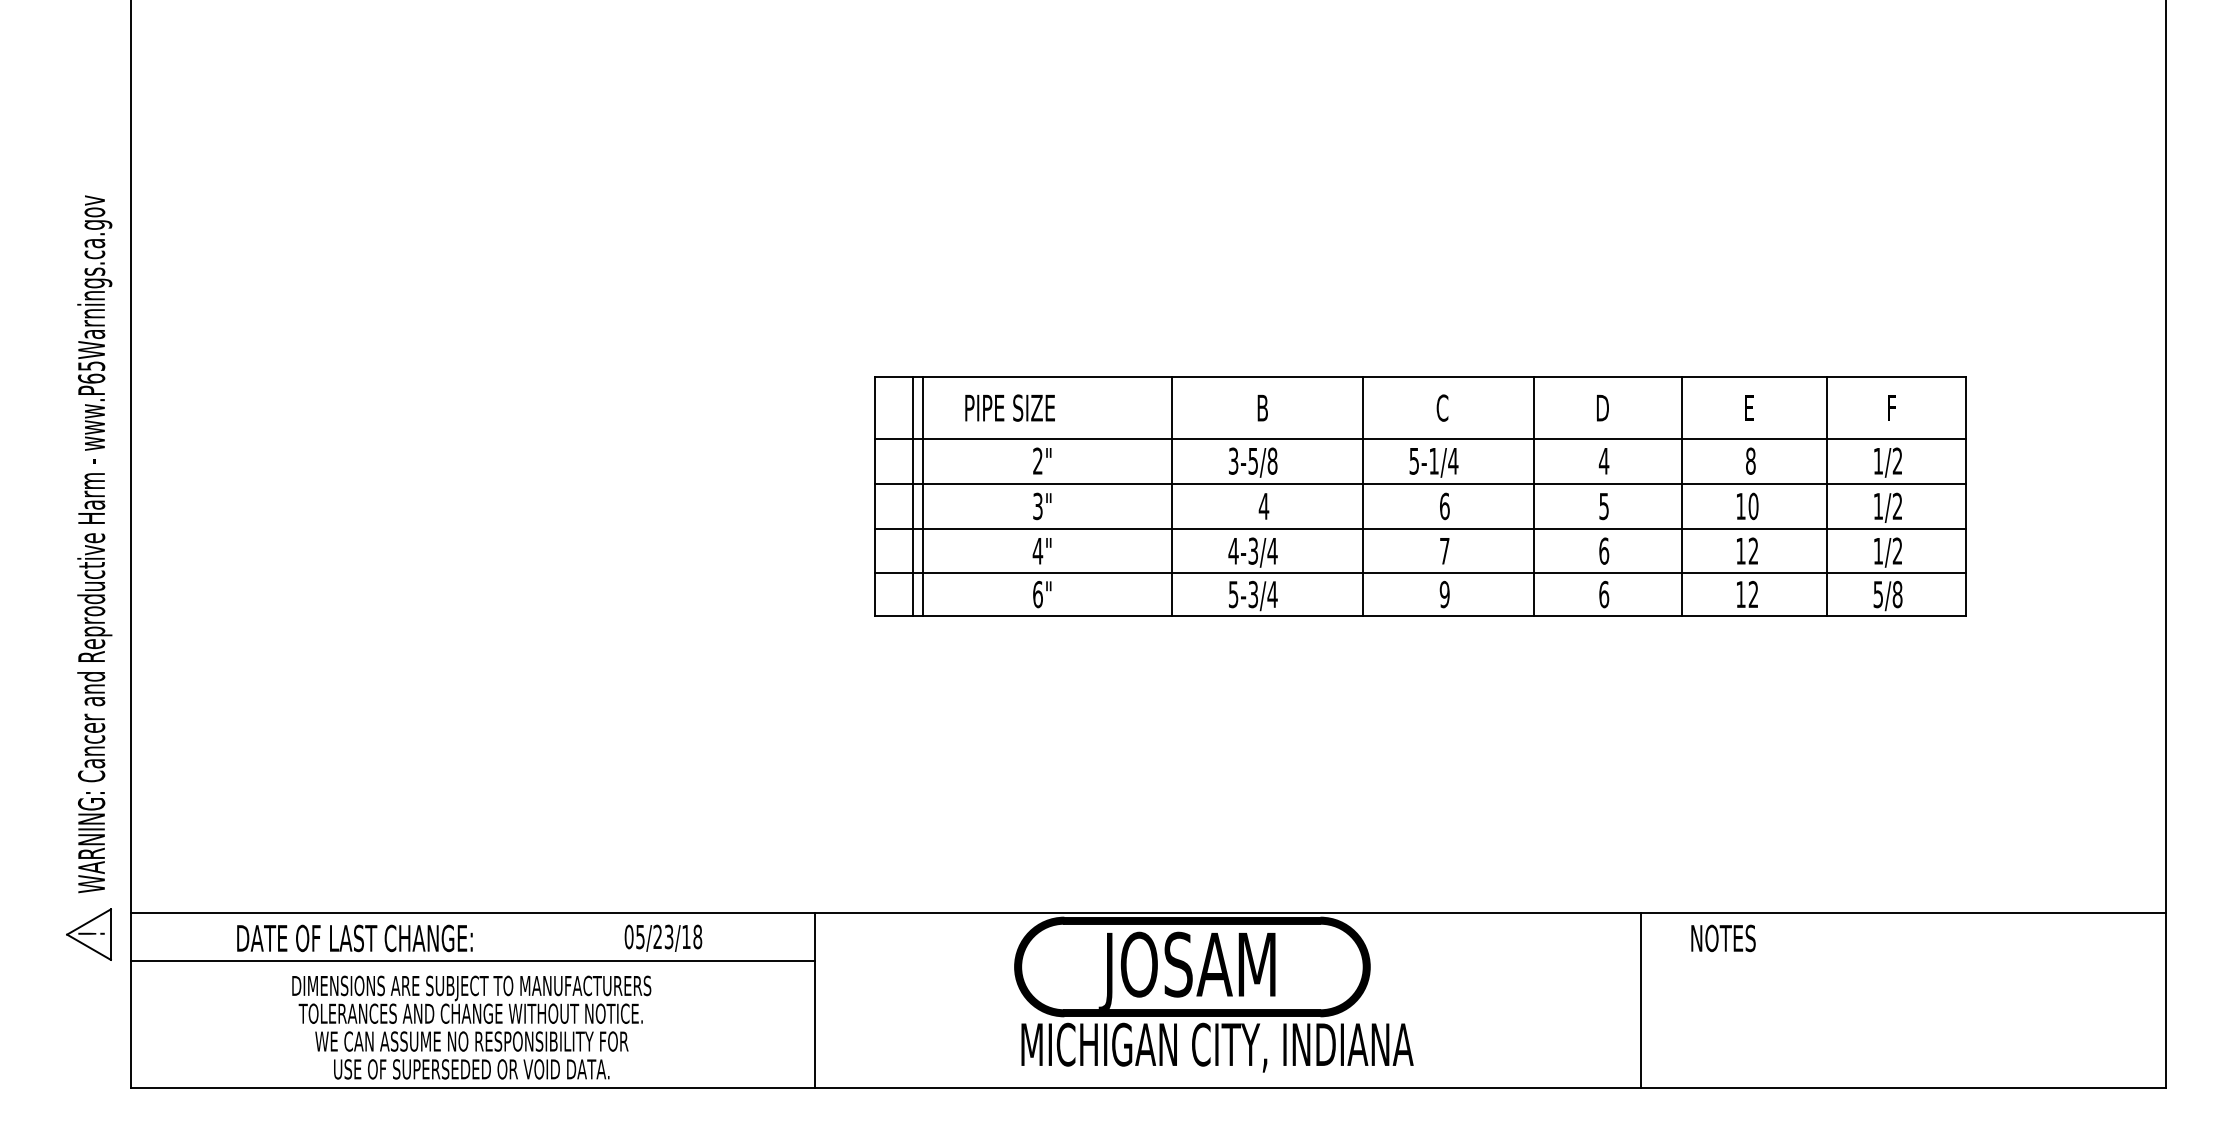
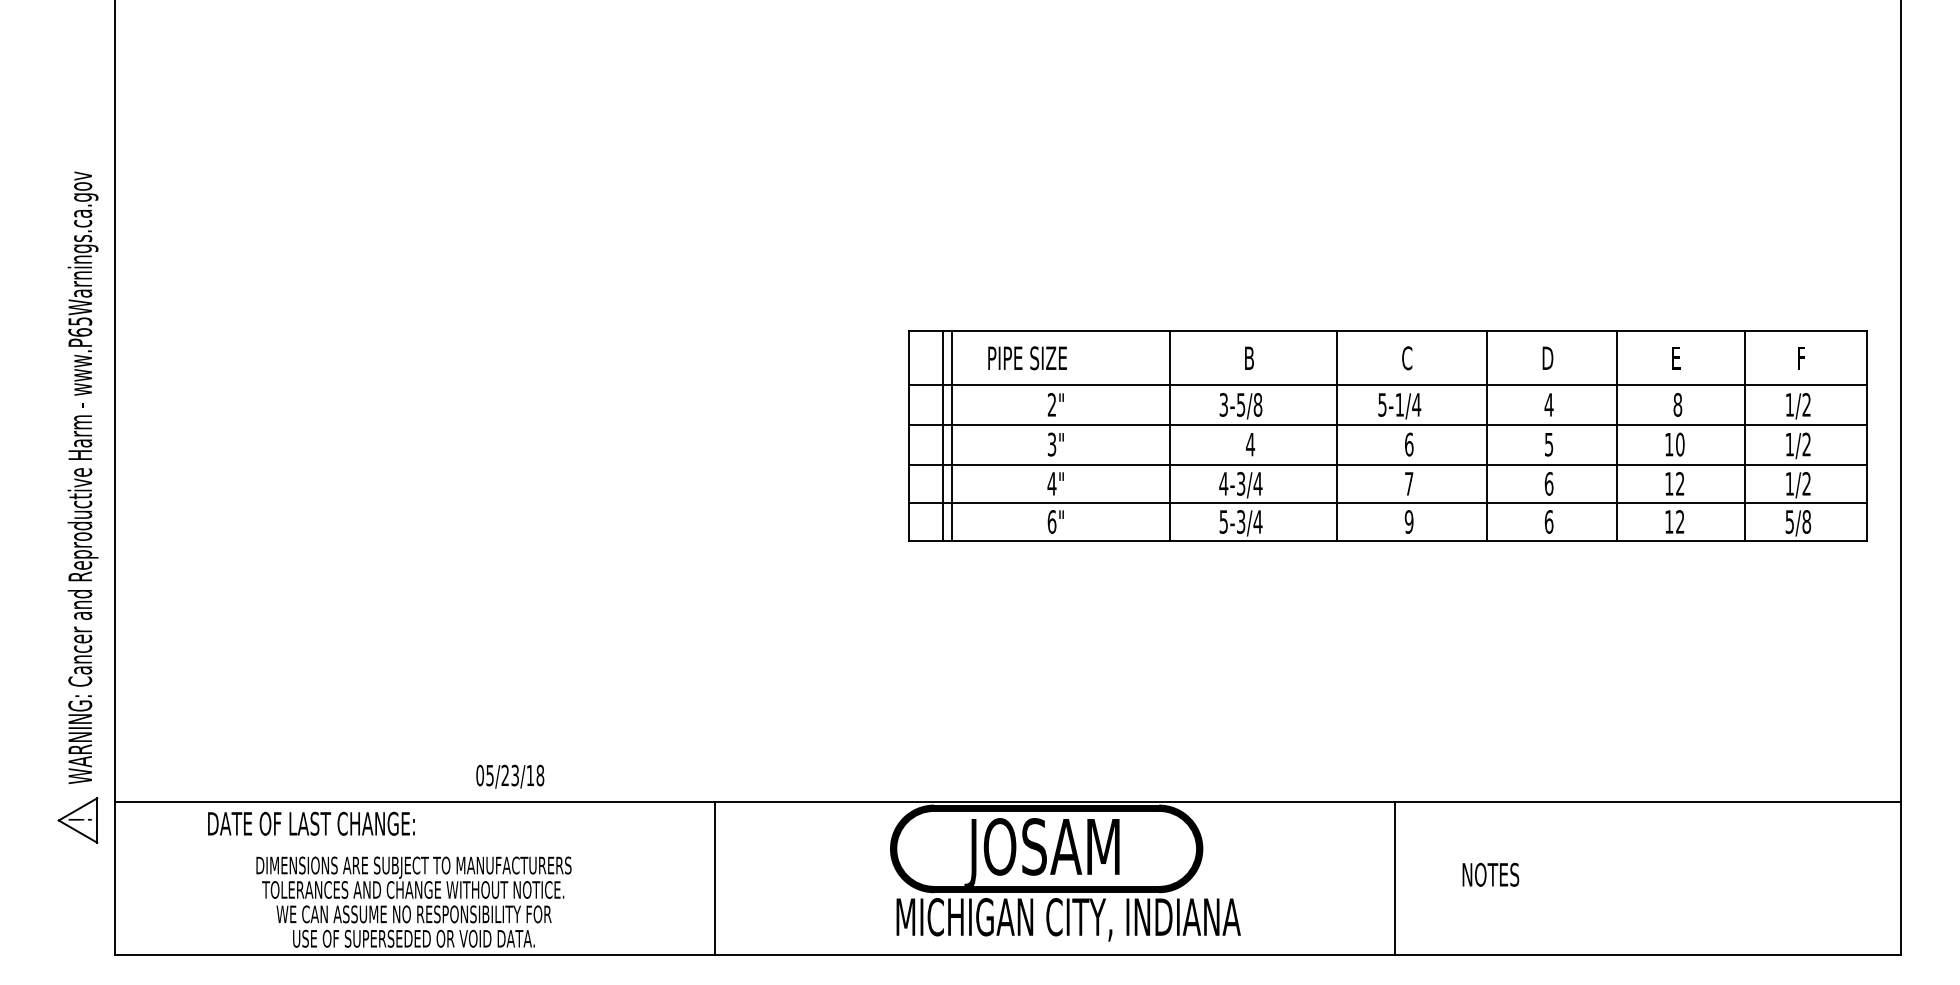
part: (1420, 496) -> (1387, 435), moved
text: (663, 938) -> (510, 776), moved
text: (1723, 938) -> (1490, 874), moved
line: (472, 960) -> (414, 843), removed
line: (1641, 1000) -> (1394, 878), moved

